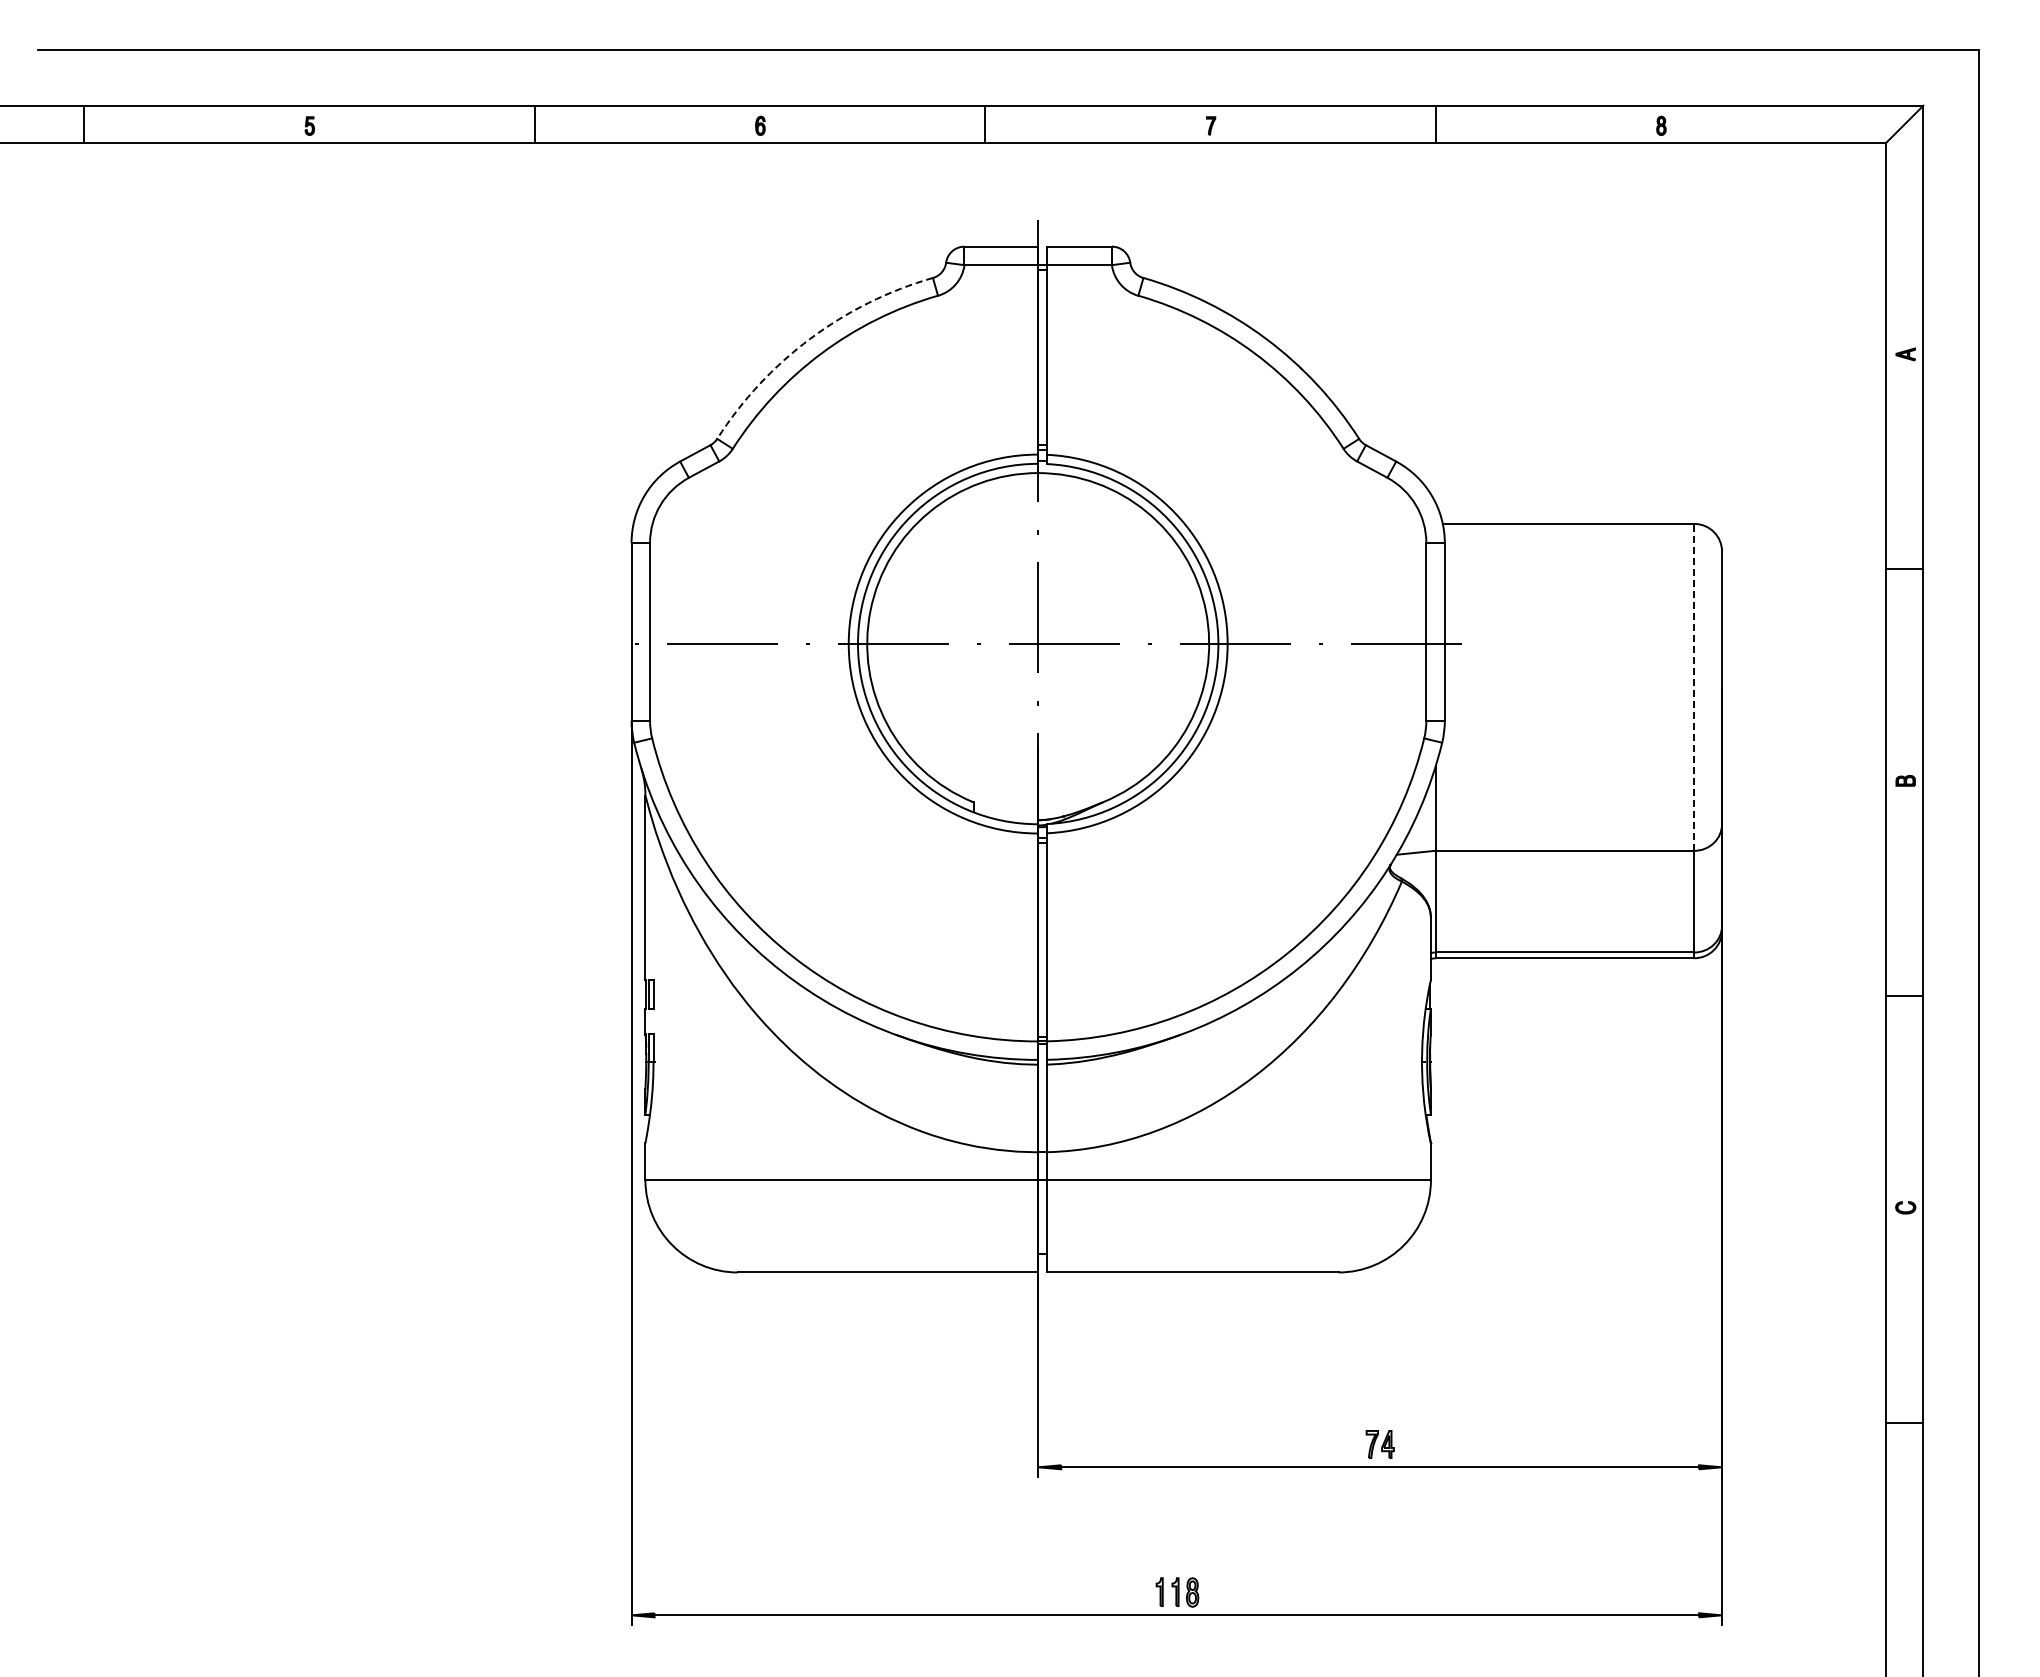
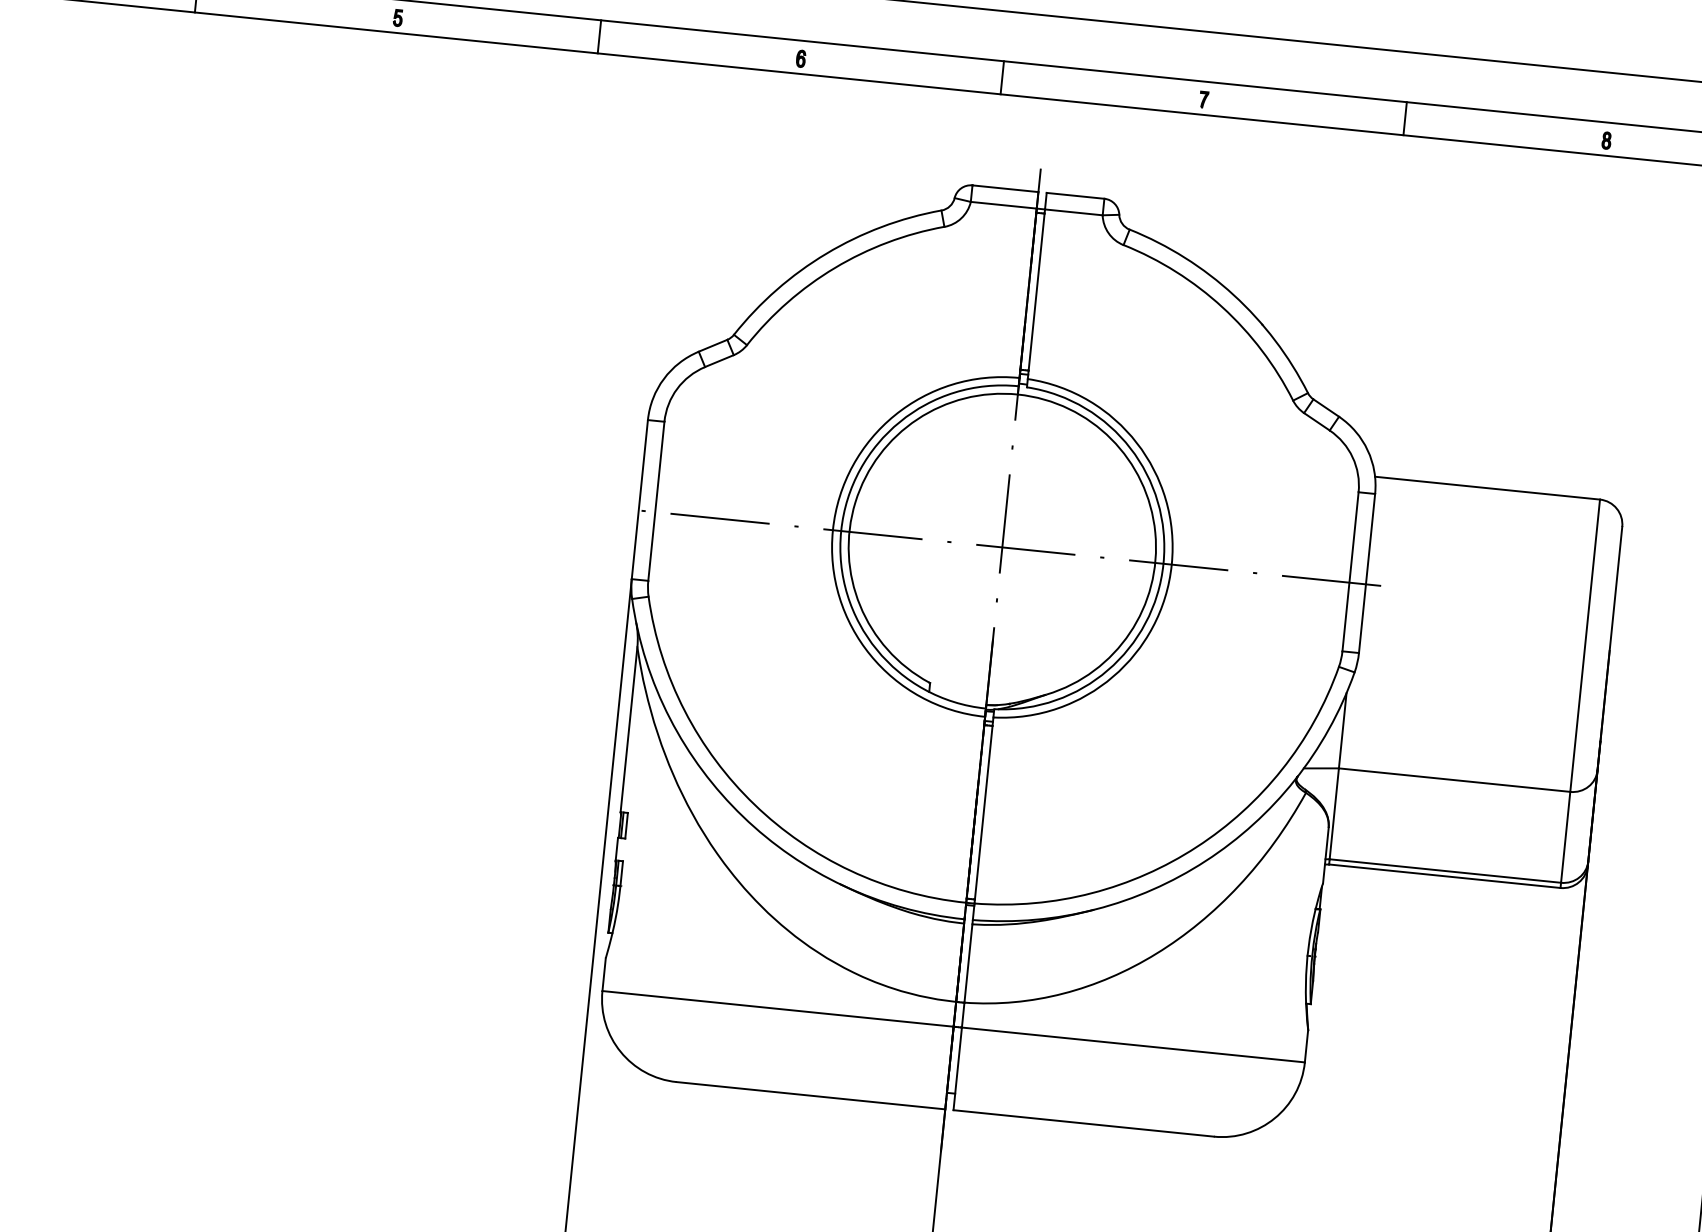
arc: (810, 338) -> (826, 253), dashed -> solid
line: (1694, 686) -> (1585, 644), dashed -> solid

